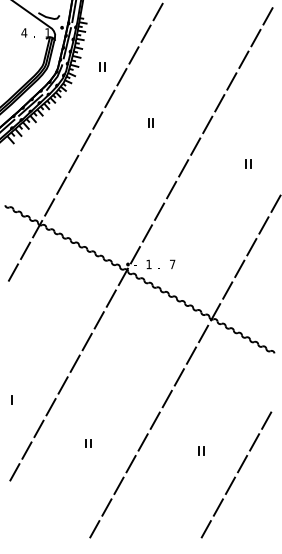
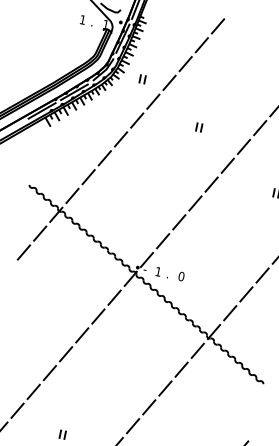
text: (24, 32) -> (83, 19), 4 -> 1
part: (102, 66) -> (142, 78), moved
part: (150, 122) -> (198, 127), moved
text: (172, 264) -> (181, 276), 7 -> 0

